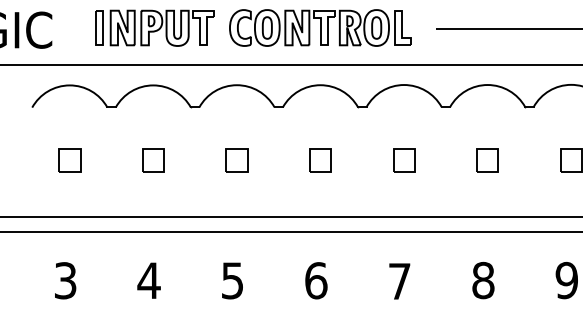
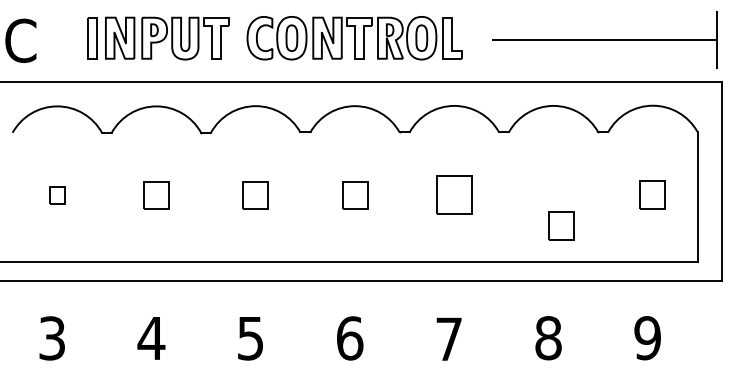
part: (487, 159) -> (561, 225), moved
part: (70, 160) -> (57, 195), size x0.6
part: (404, 160) -> (454, 195), size x1.4

